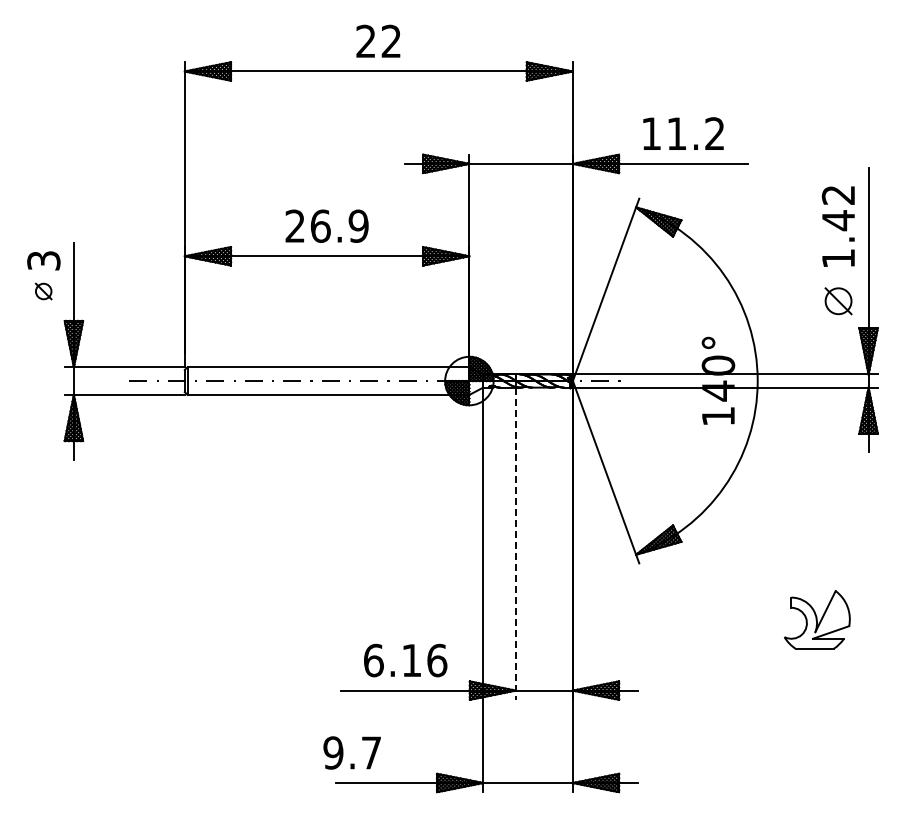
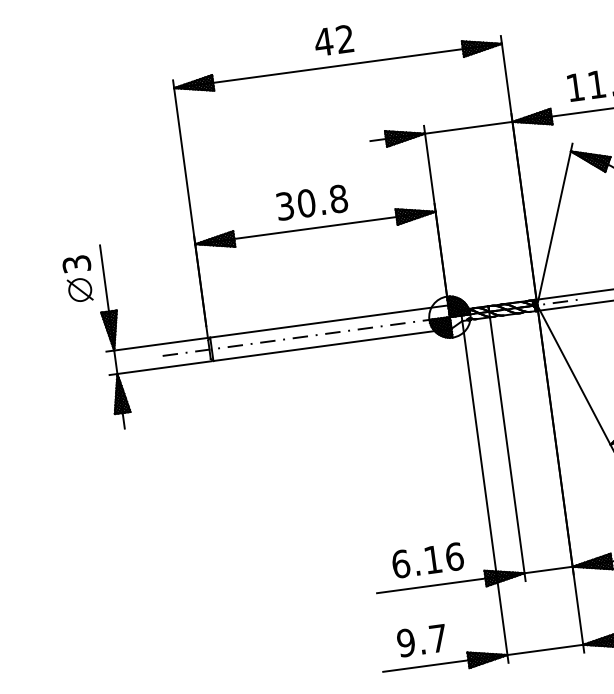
text: (365, 40) -> (323, 41), 22 -> 42
text: (326, 225) -> (311, 202), 26.9 -> 30.8
part: (43, 291) -> (79, 290), size x1.67
line: (515, 544) -> (507, 449), dashed -> solid
text: (351, 752) -> (421, 640), moved

